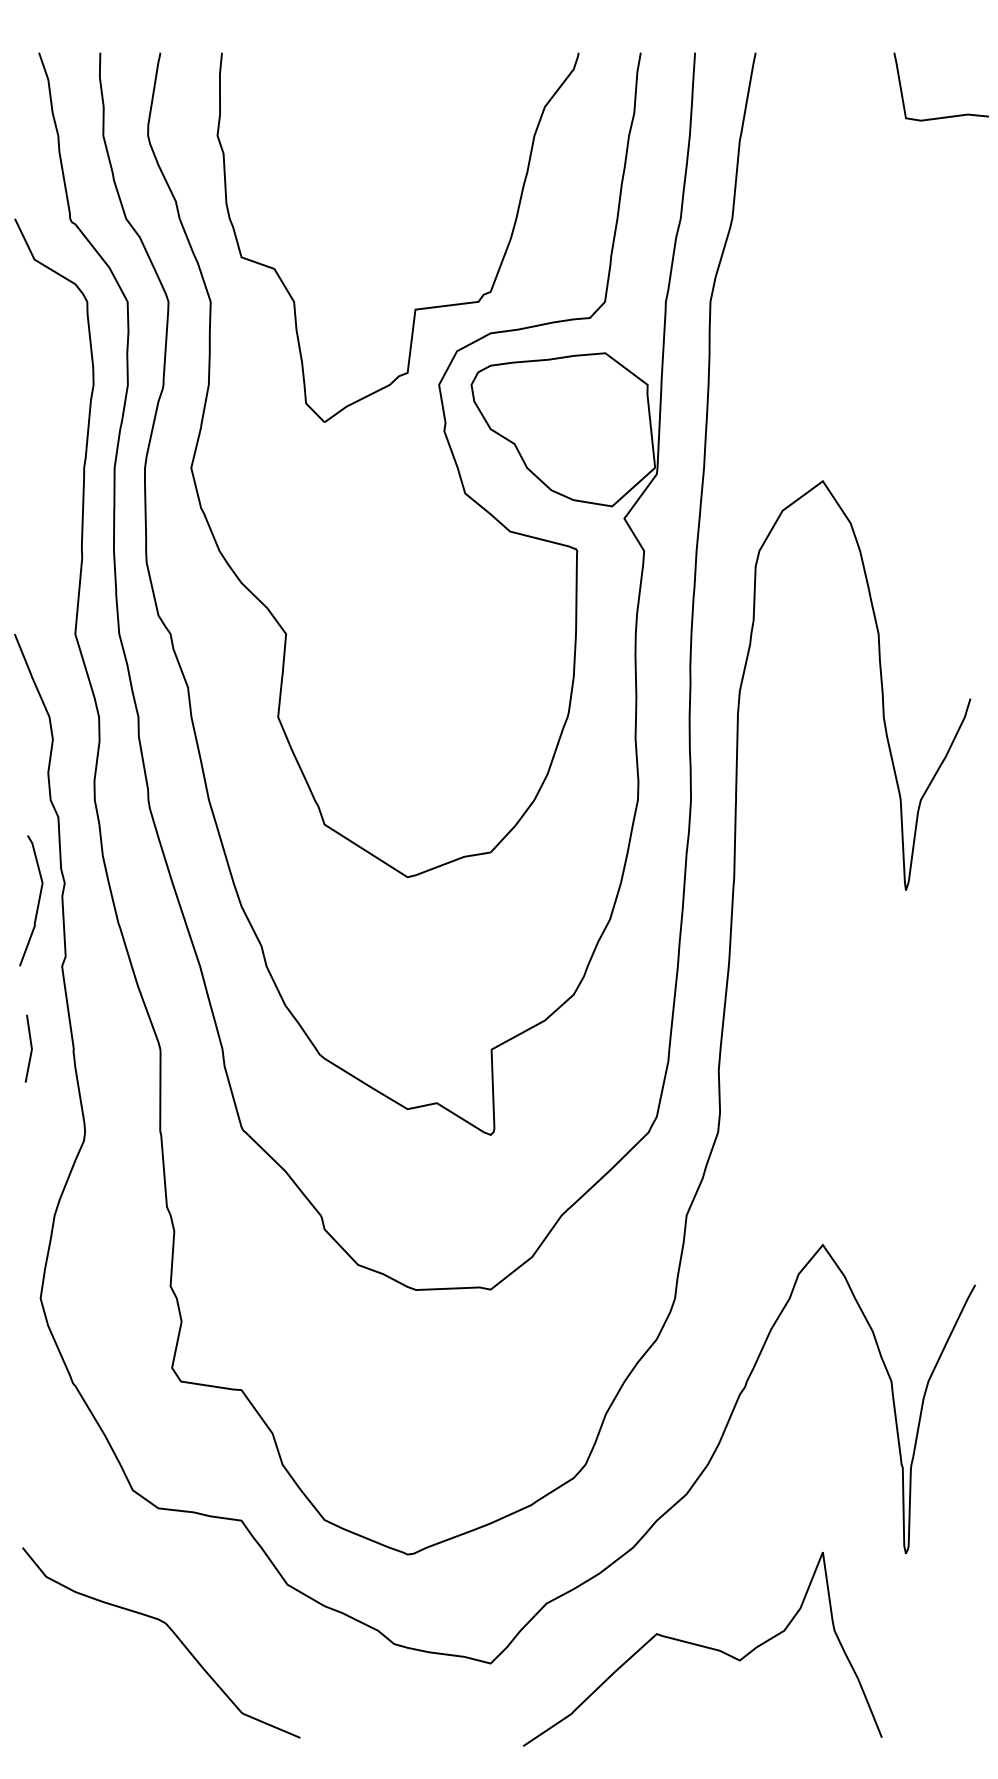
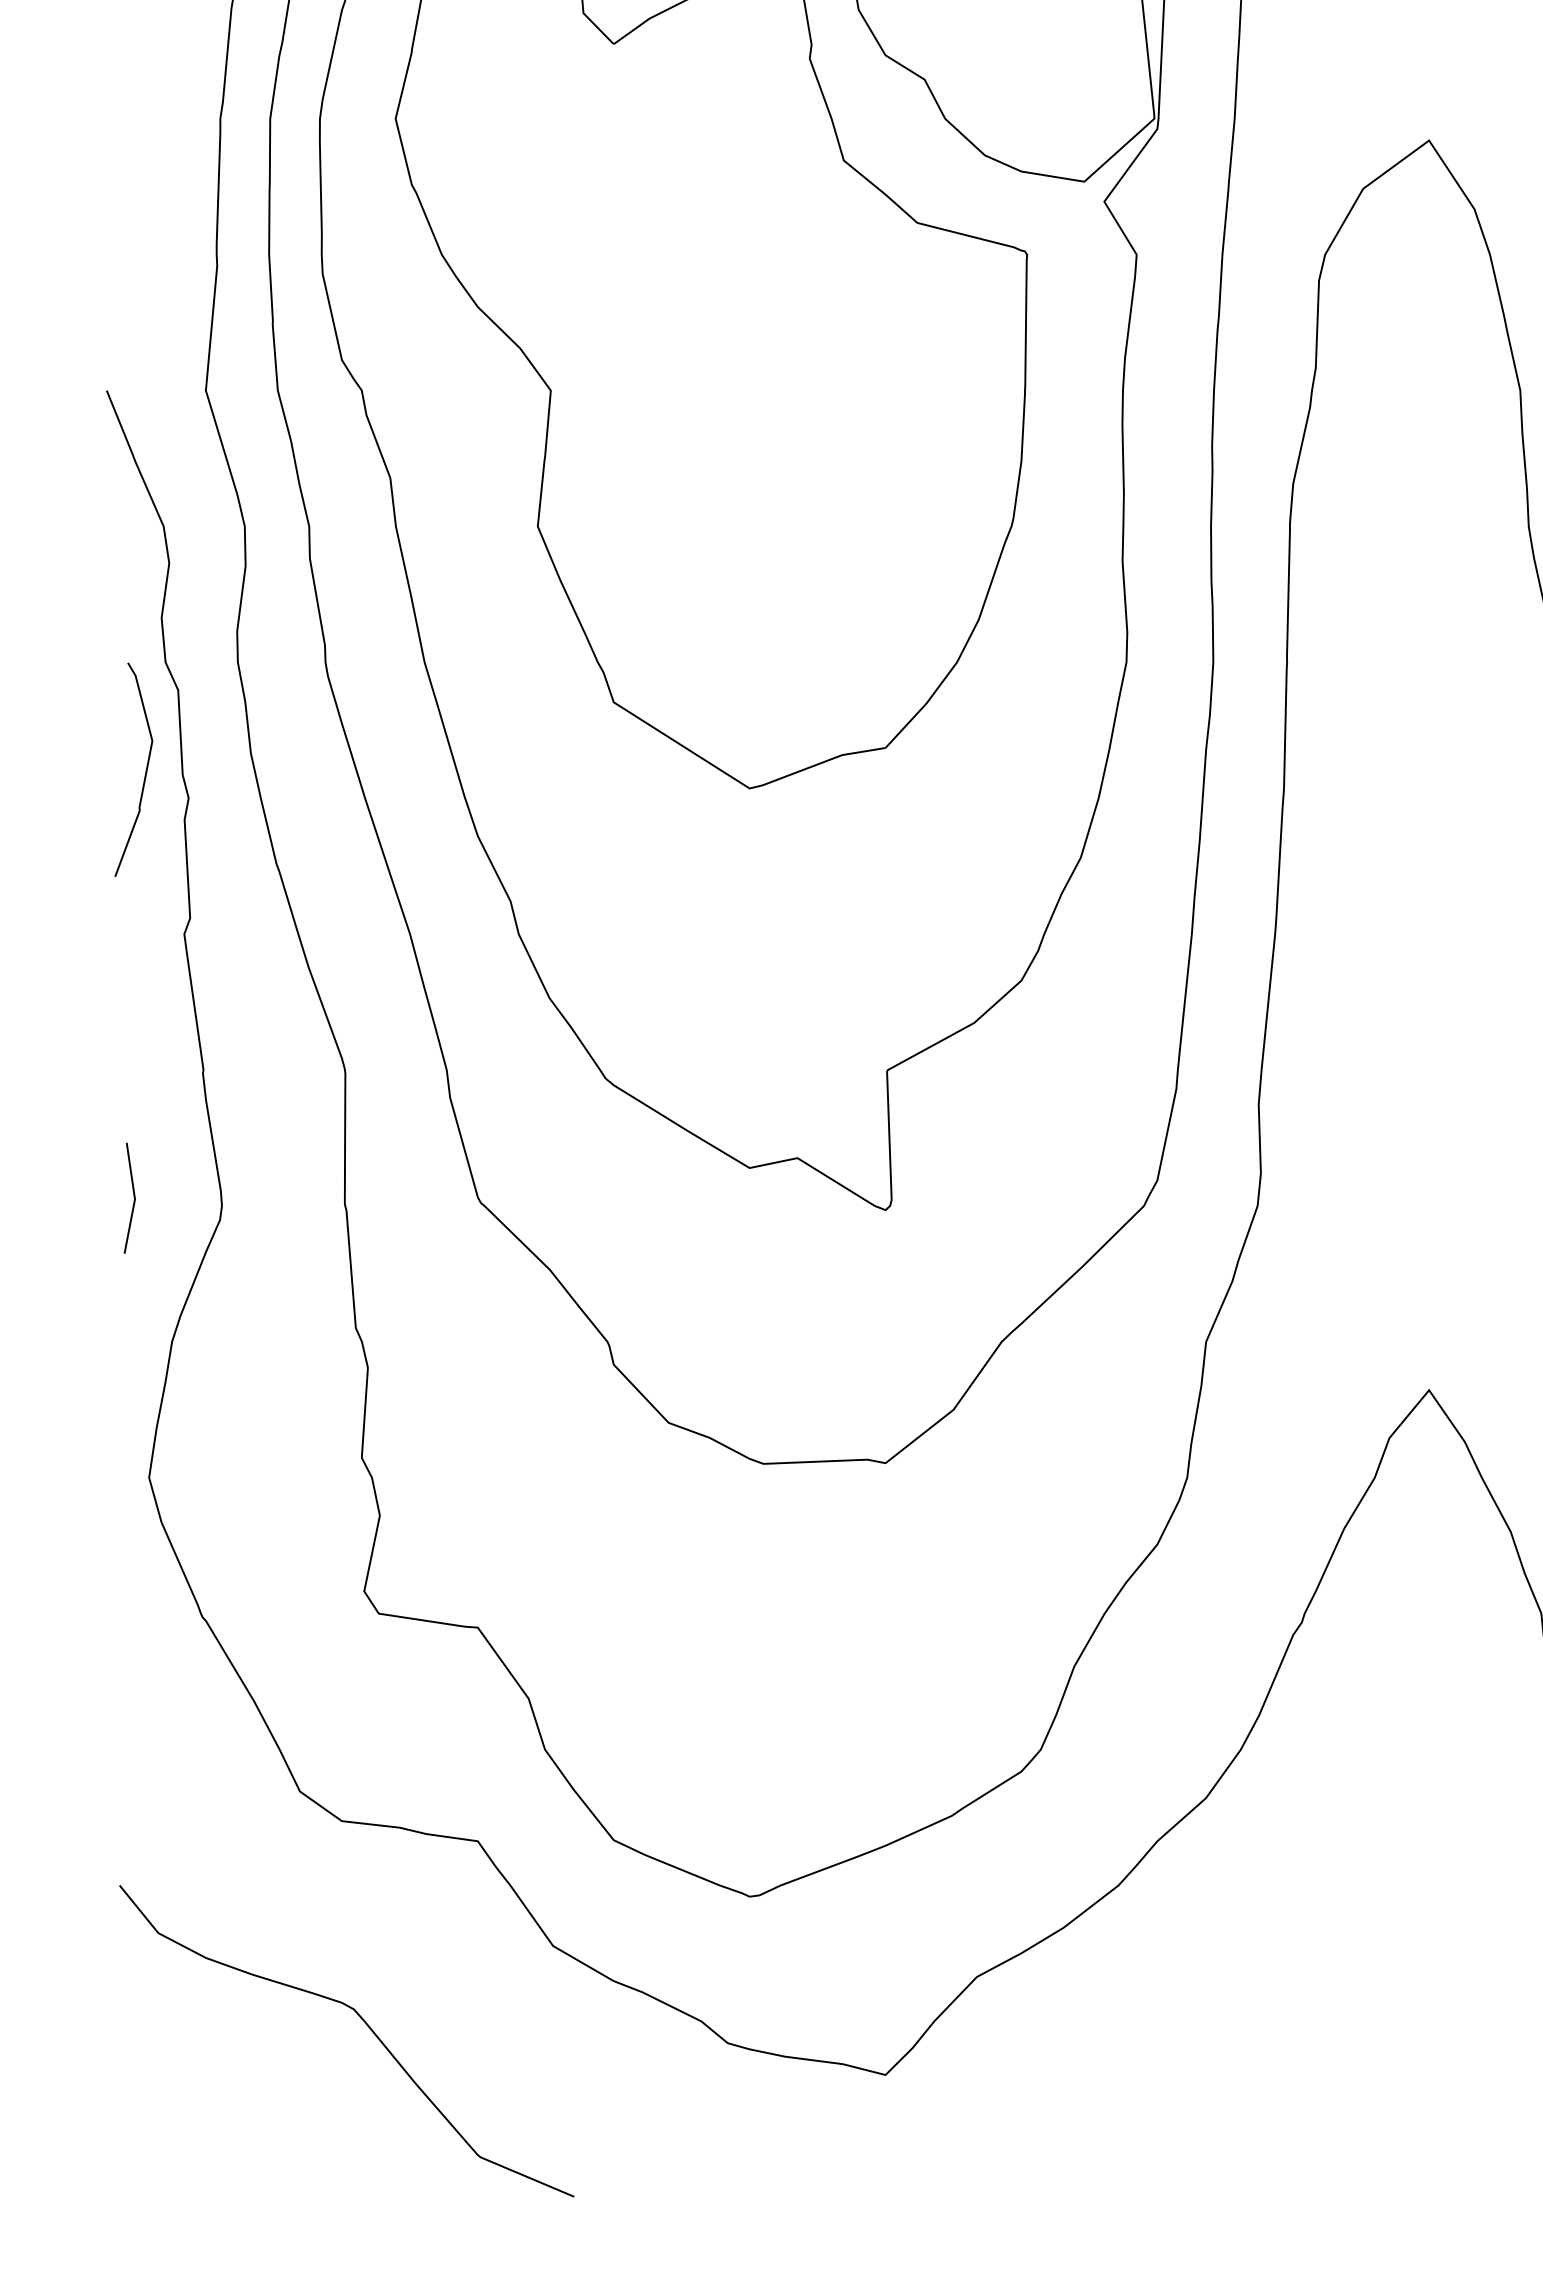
curve: (37, 903) -> (144, 774), moved
line: (30, 1047) -> (132, 1196), moved
curve: (702, 1647) -> (1232, 2048), removed

